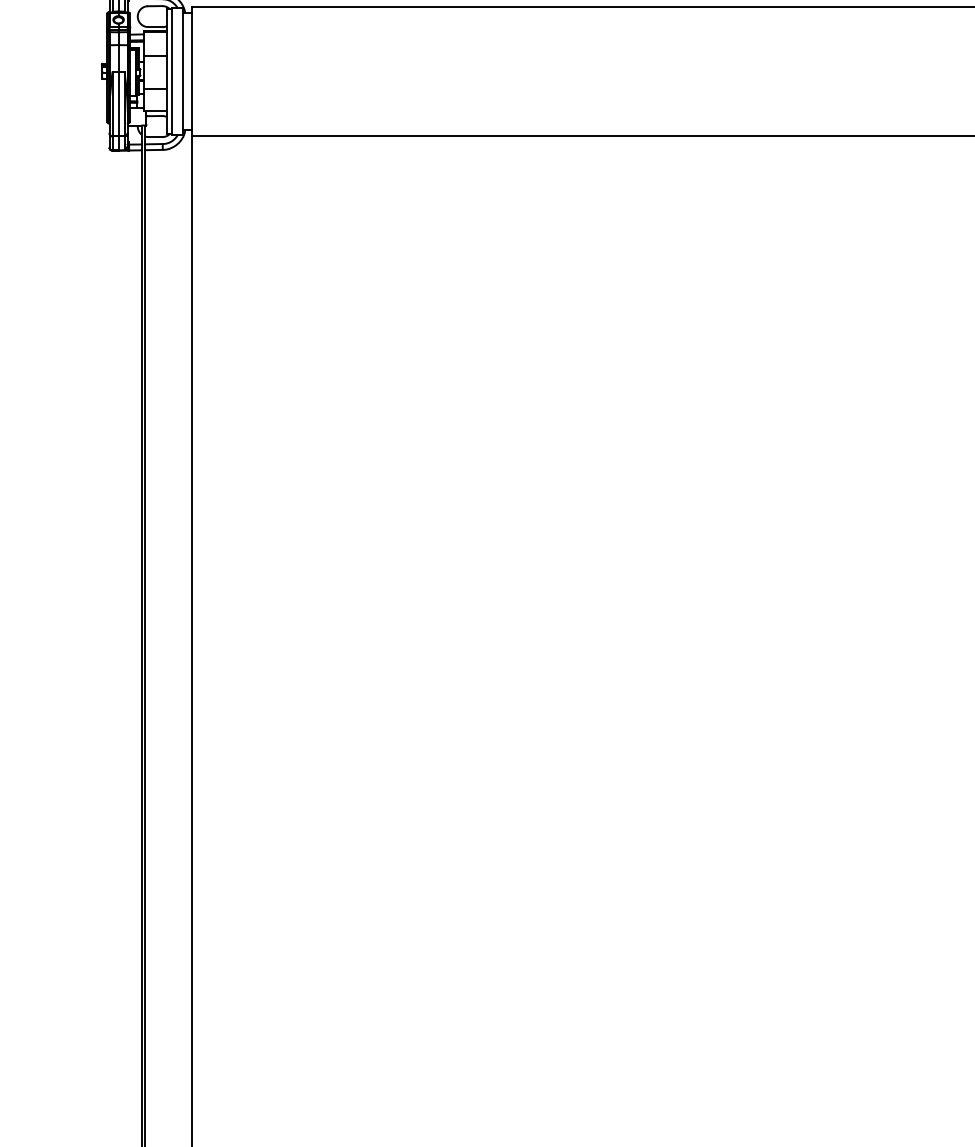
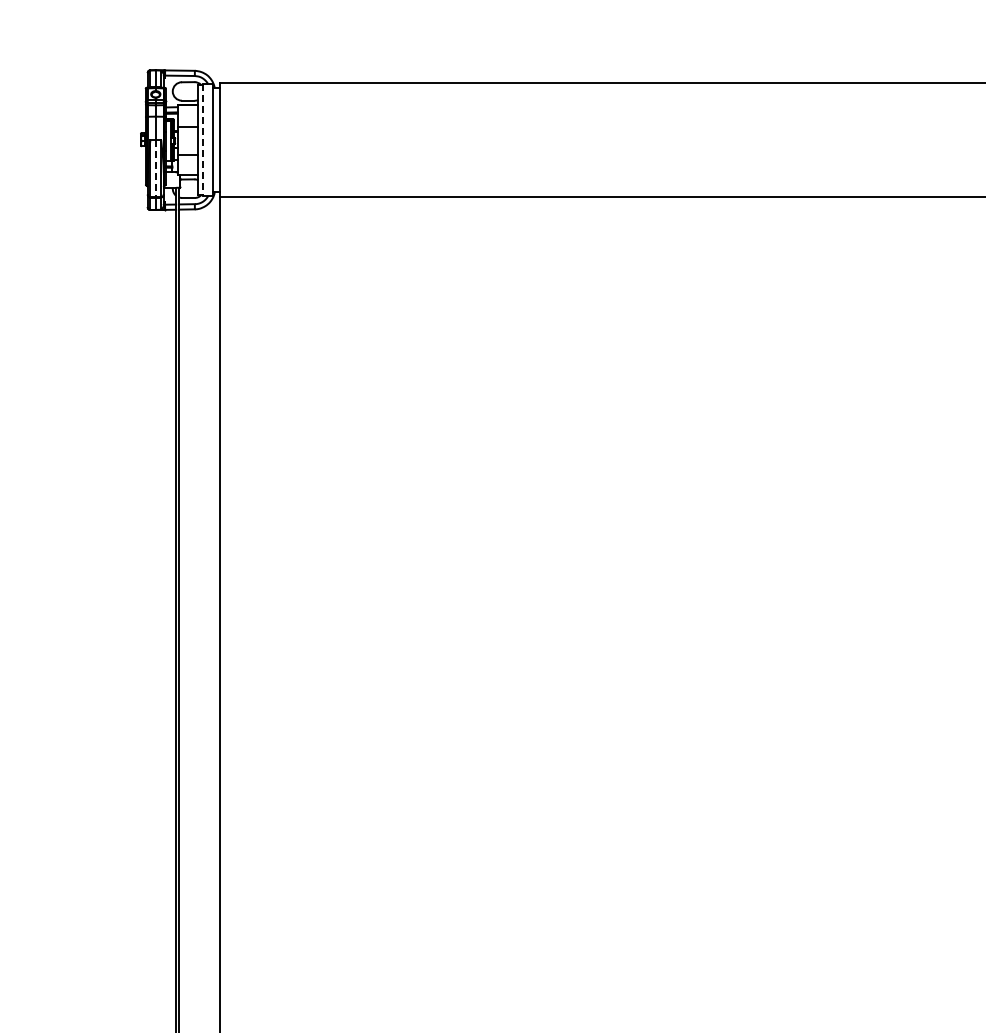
line: (172, 70) -> (203, 139), solid -> dashed
line: (118, 103) -> (155, 168), solid -> dashed

